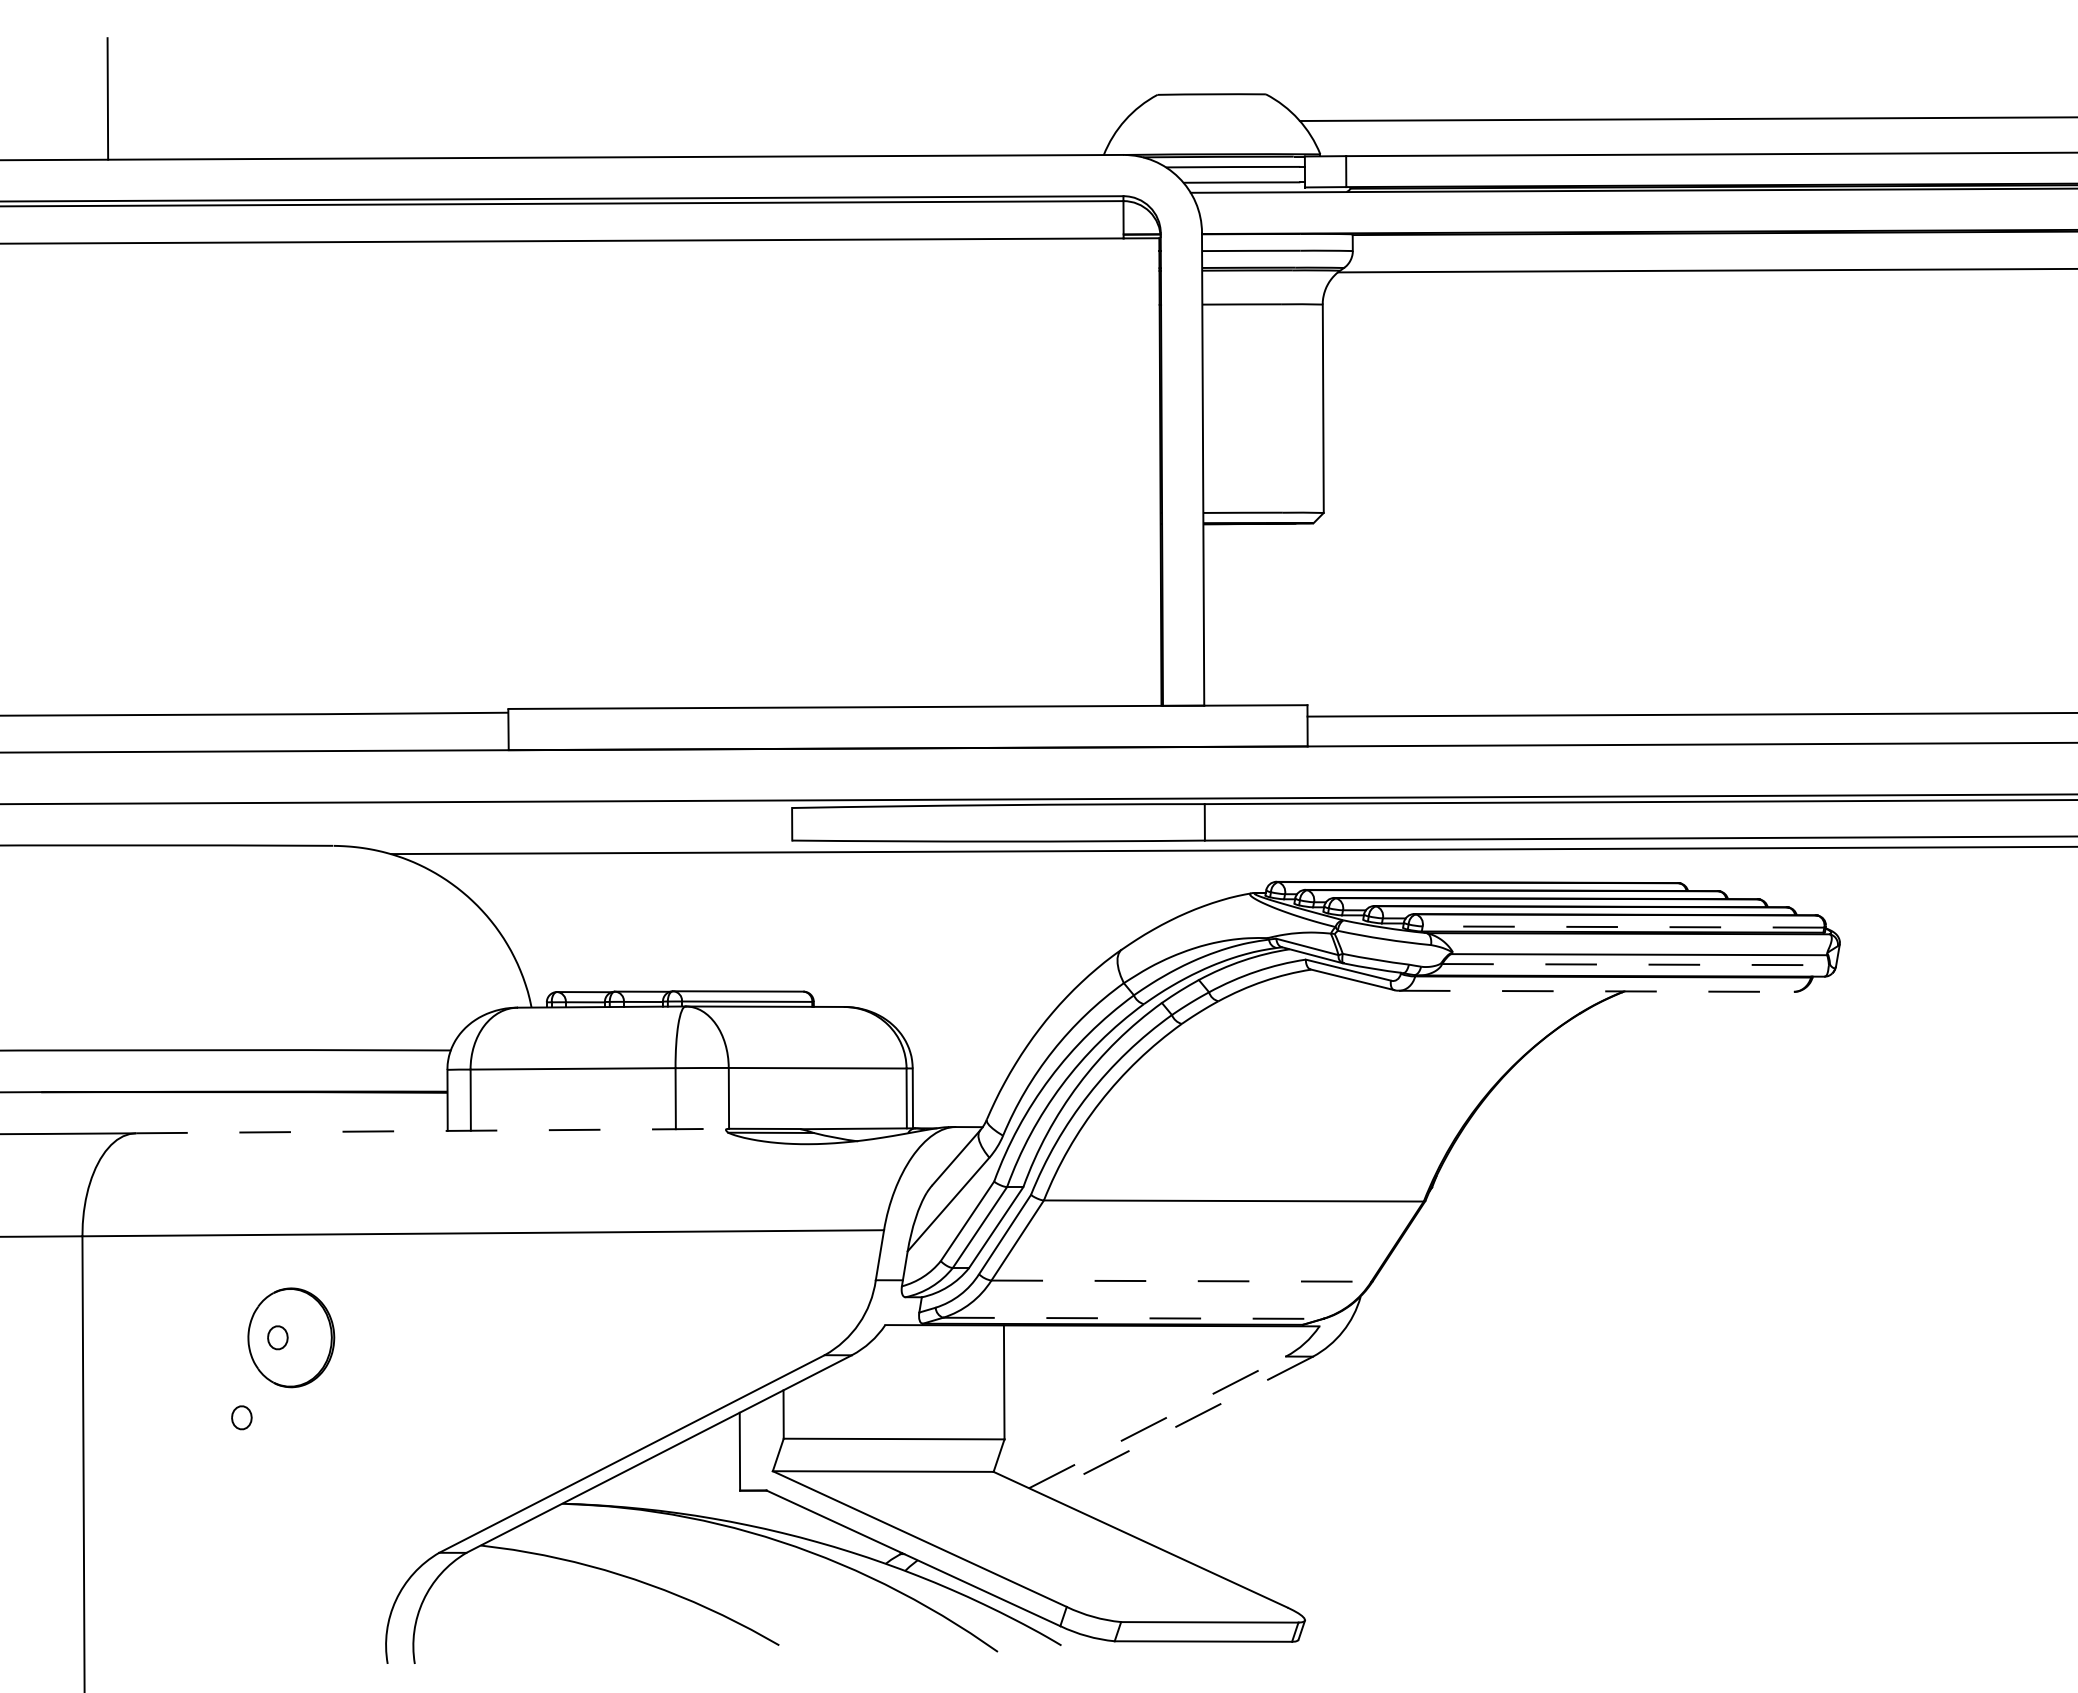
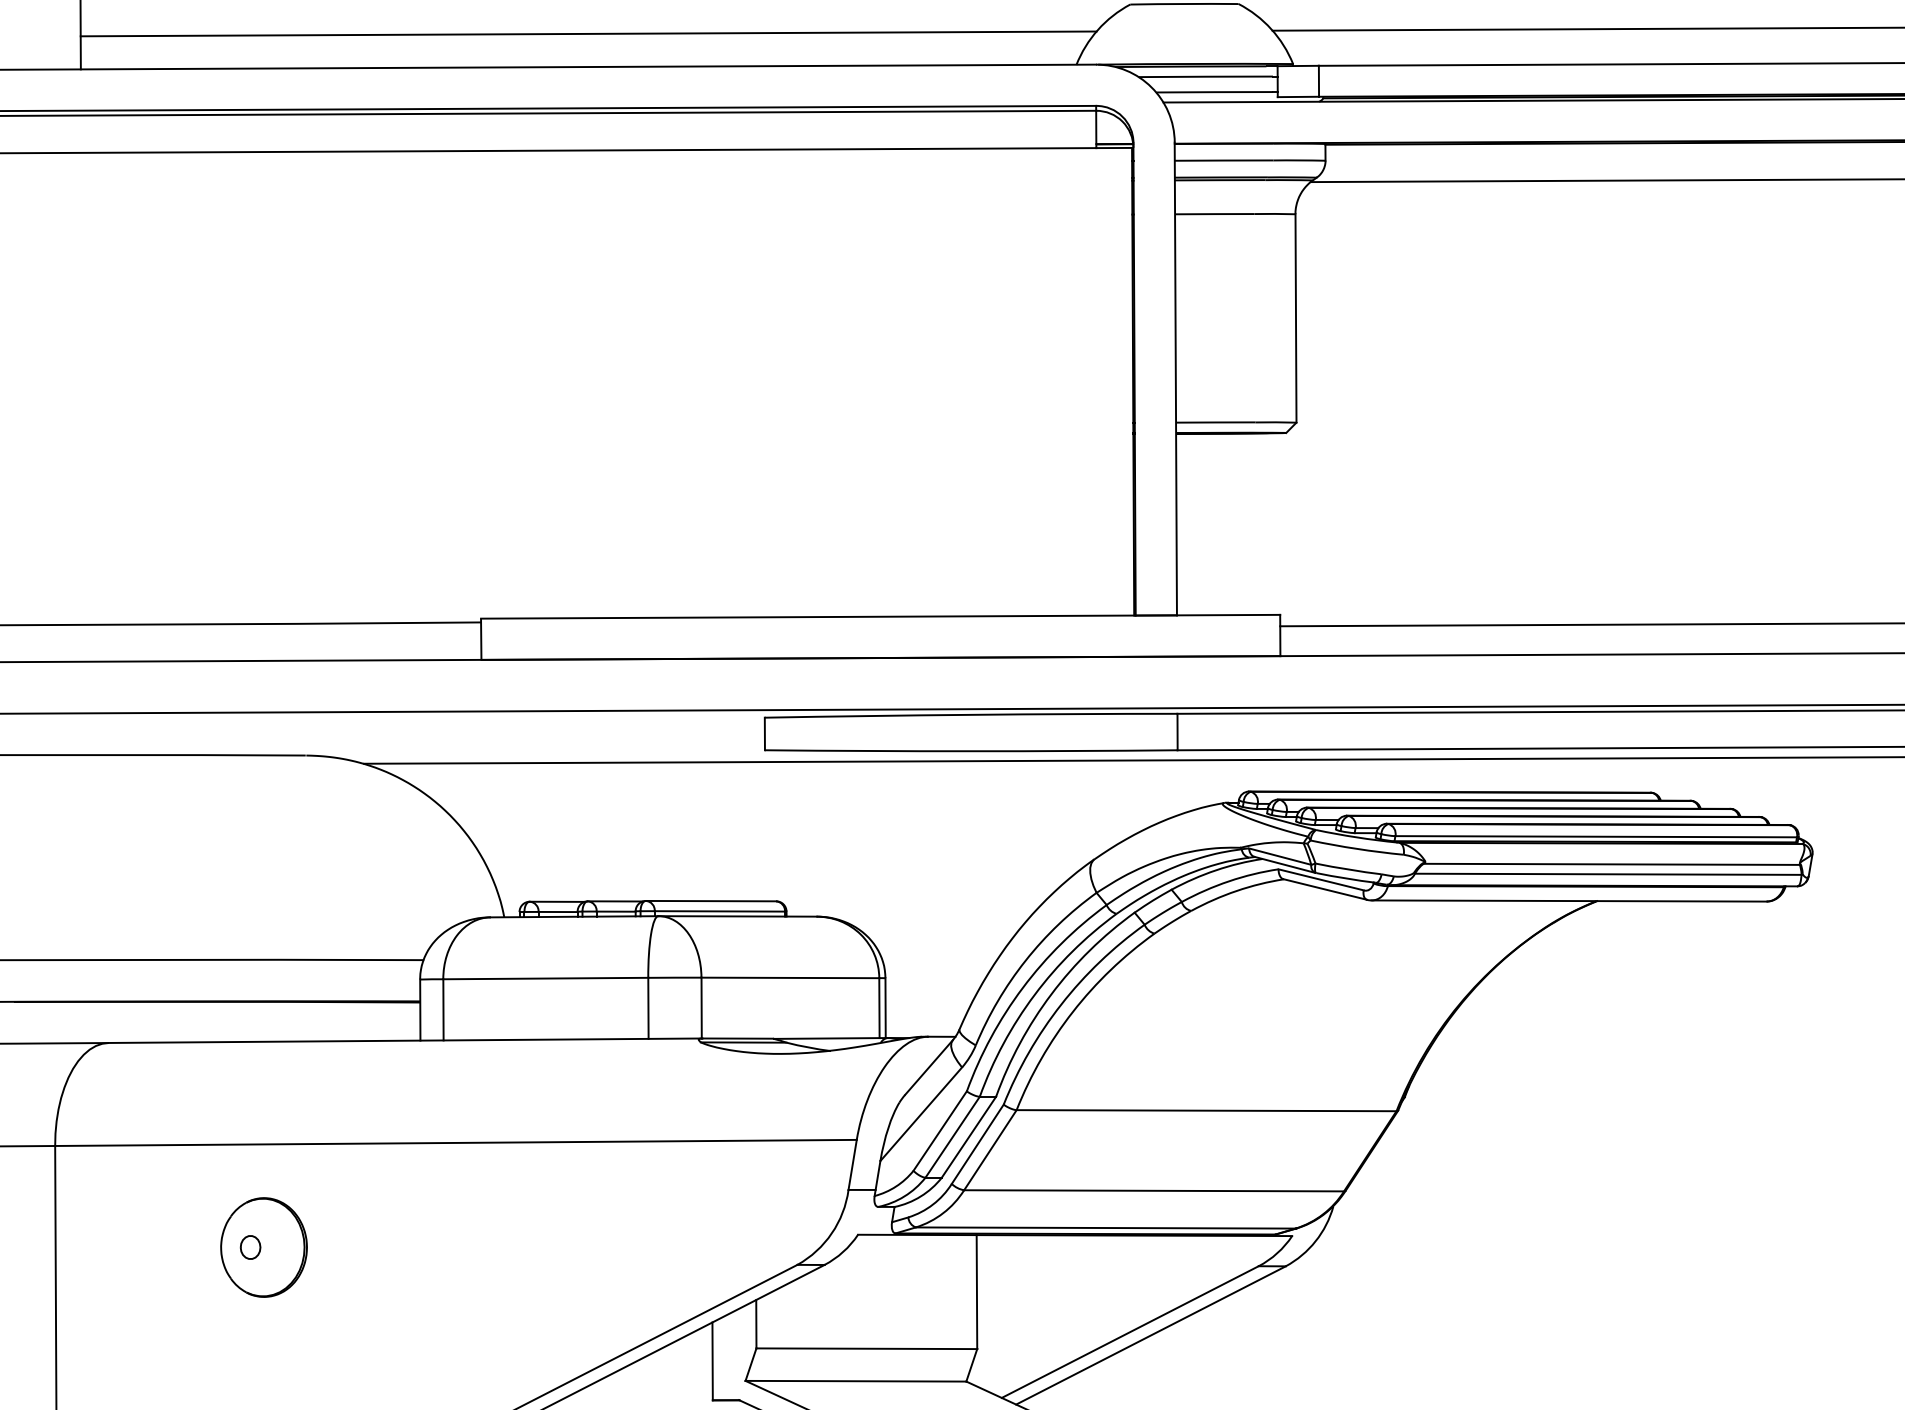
line: (615, 123) -> (588, 33), added
line: (1623, 927) -> (1596, 837), dashed -> solid
line: (1636, 964) -> (1609, 874), dashed -> solid
line: (1596, 991) -> (1569, 901), dashed -> solid
line: (433, 1131) -> (406, 1041), dashed -> solid
line: (1181, 1281) -> (1154, 1191), dashed -> solid
line: (1133, 1318) -> (1106, 1228), dashed -> solid
part: (241, 1417) -> (214, 1327), removed
line: (1157, 1422) -> (1130, 1332), dashed -> solid
line: (1178, 1425) -> (1151, 1335), dashed -> solid

